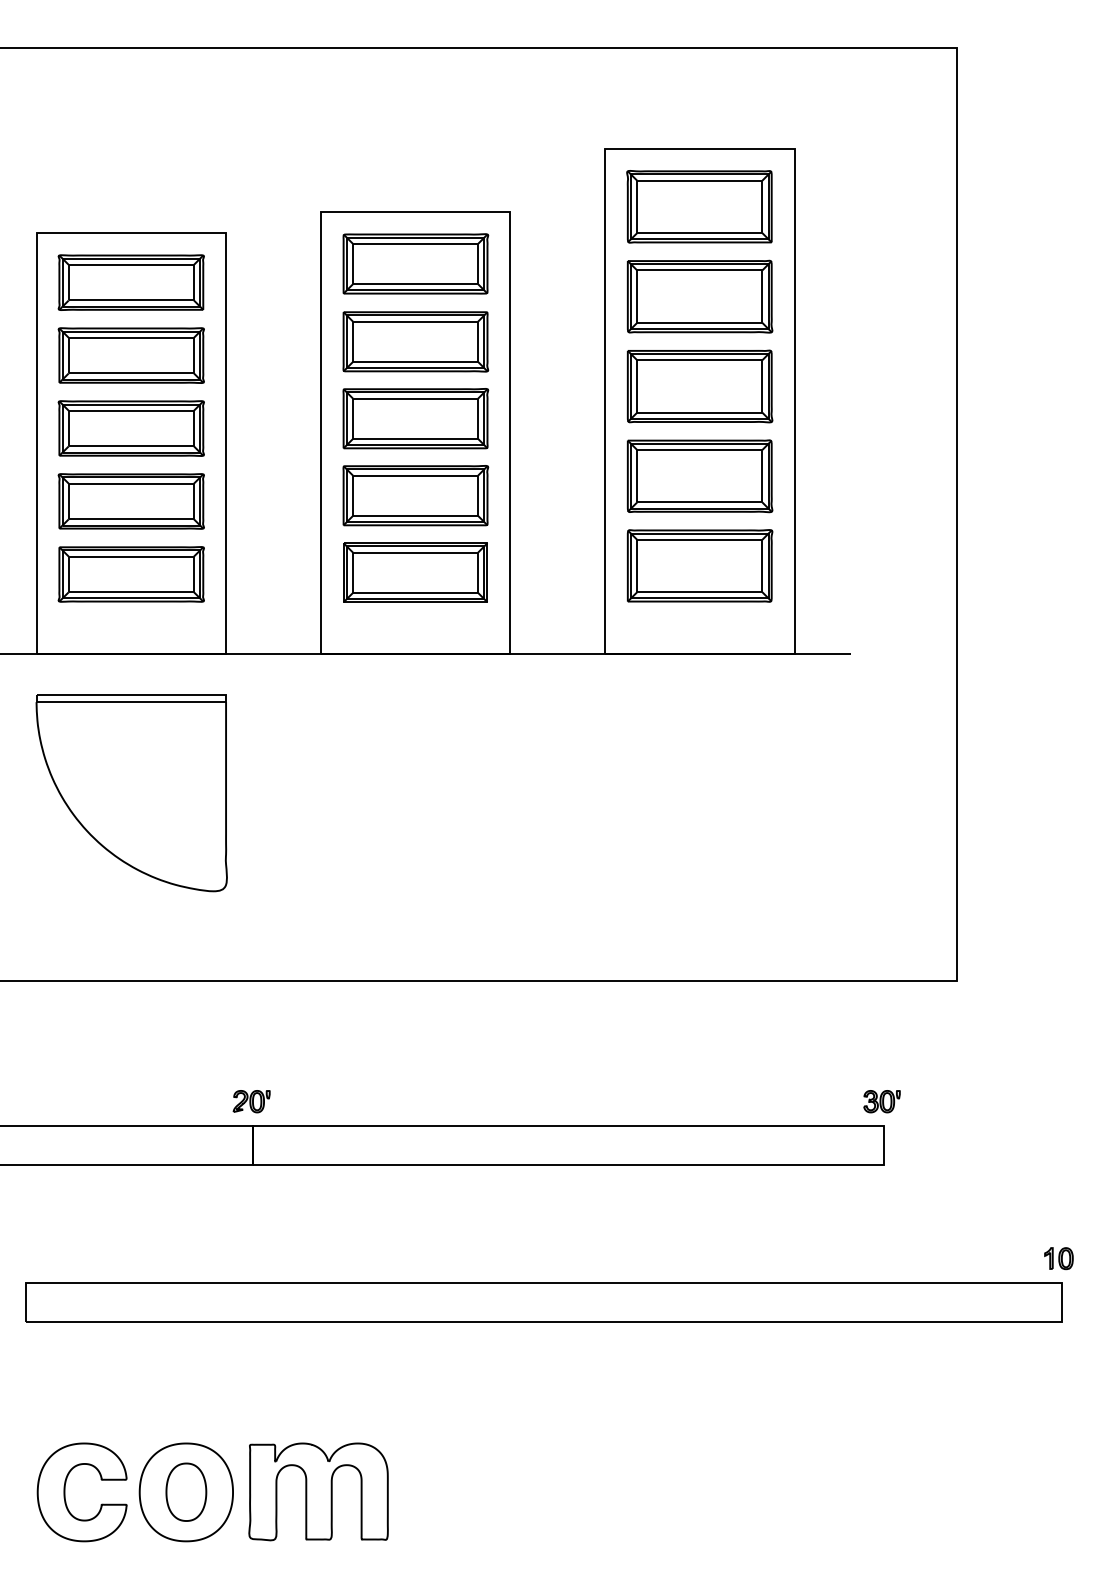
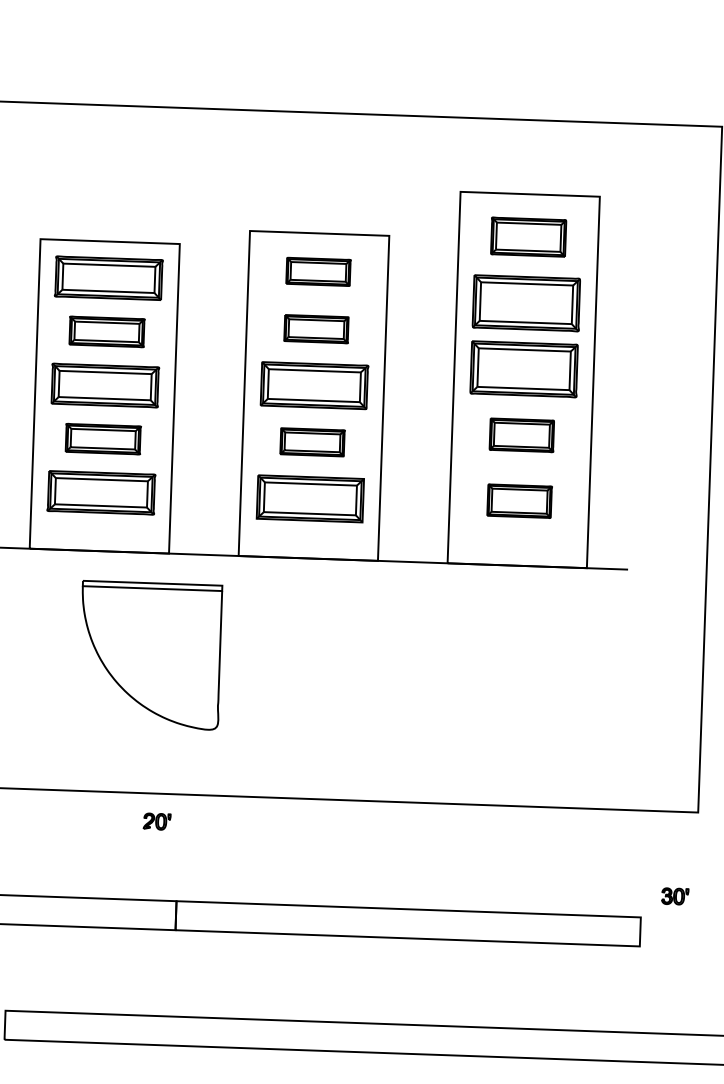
part: (699, 206) -> (528, 236), size x0.7
part: (415, 263) -> (318, 271), size x0.6
part: (415, 341) -> (316, 328), size x0.6
part: (130, 355) -> (106, 331), size x0.7
part: (699, 476) -> (521, 435), size x0.6
part: (415, 495) -> (312, 442), size x0.6
part: (130, 501) -> (102, 439), size x0.7
part: (699, 565) -> (519, 500), size x0.6
part: (131, 793) -> (150, 655), moved
part: (251, 1101) -> (157, 821), moved
part: (881, 1101) -> (674, 896), moved

